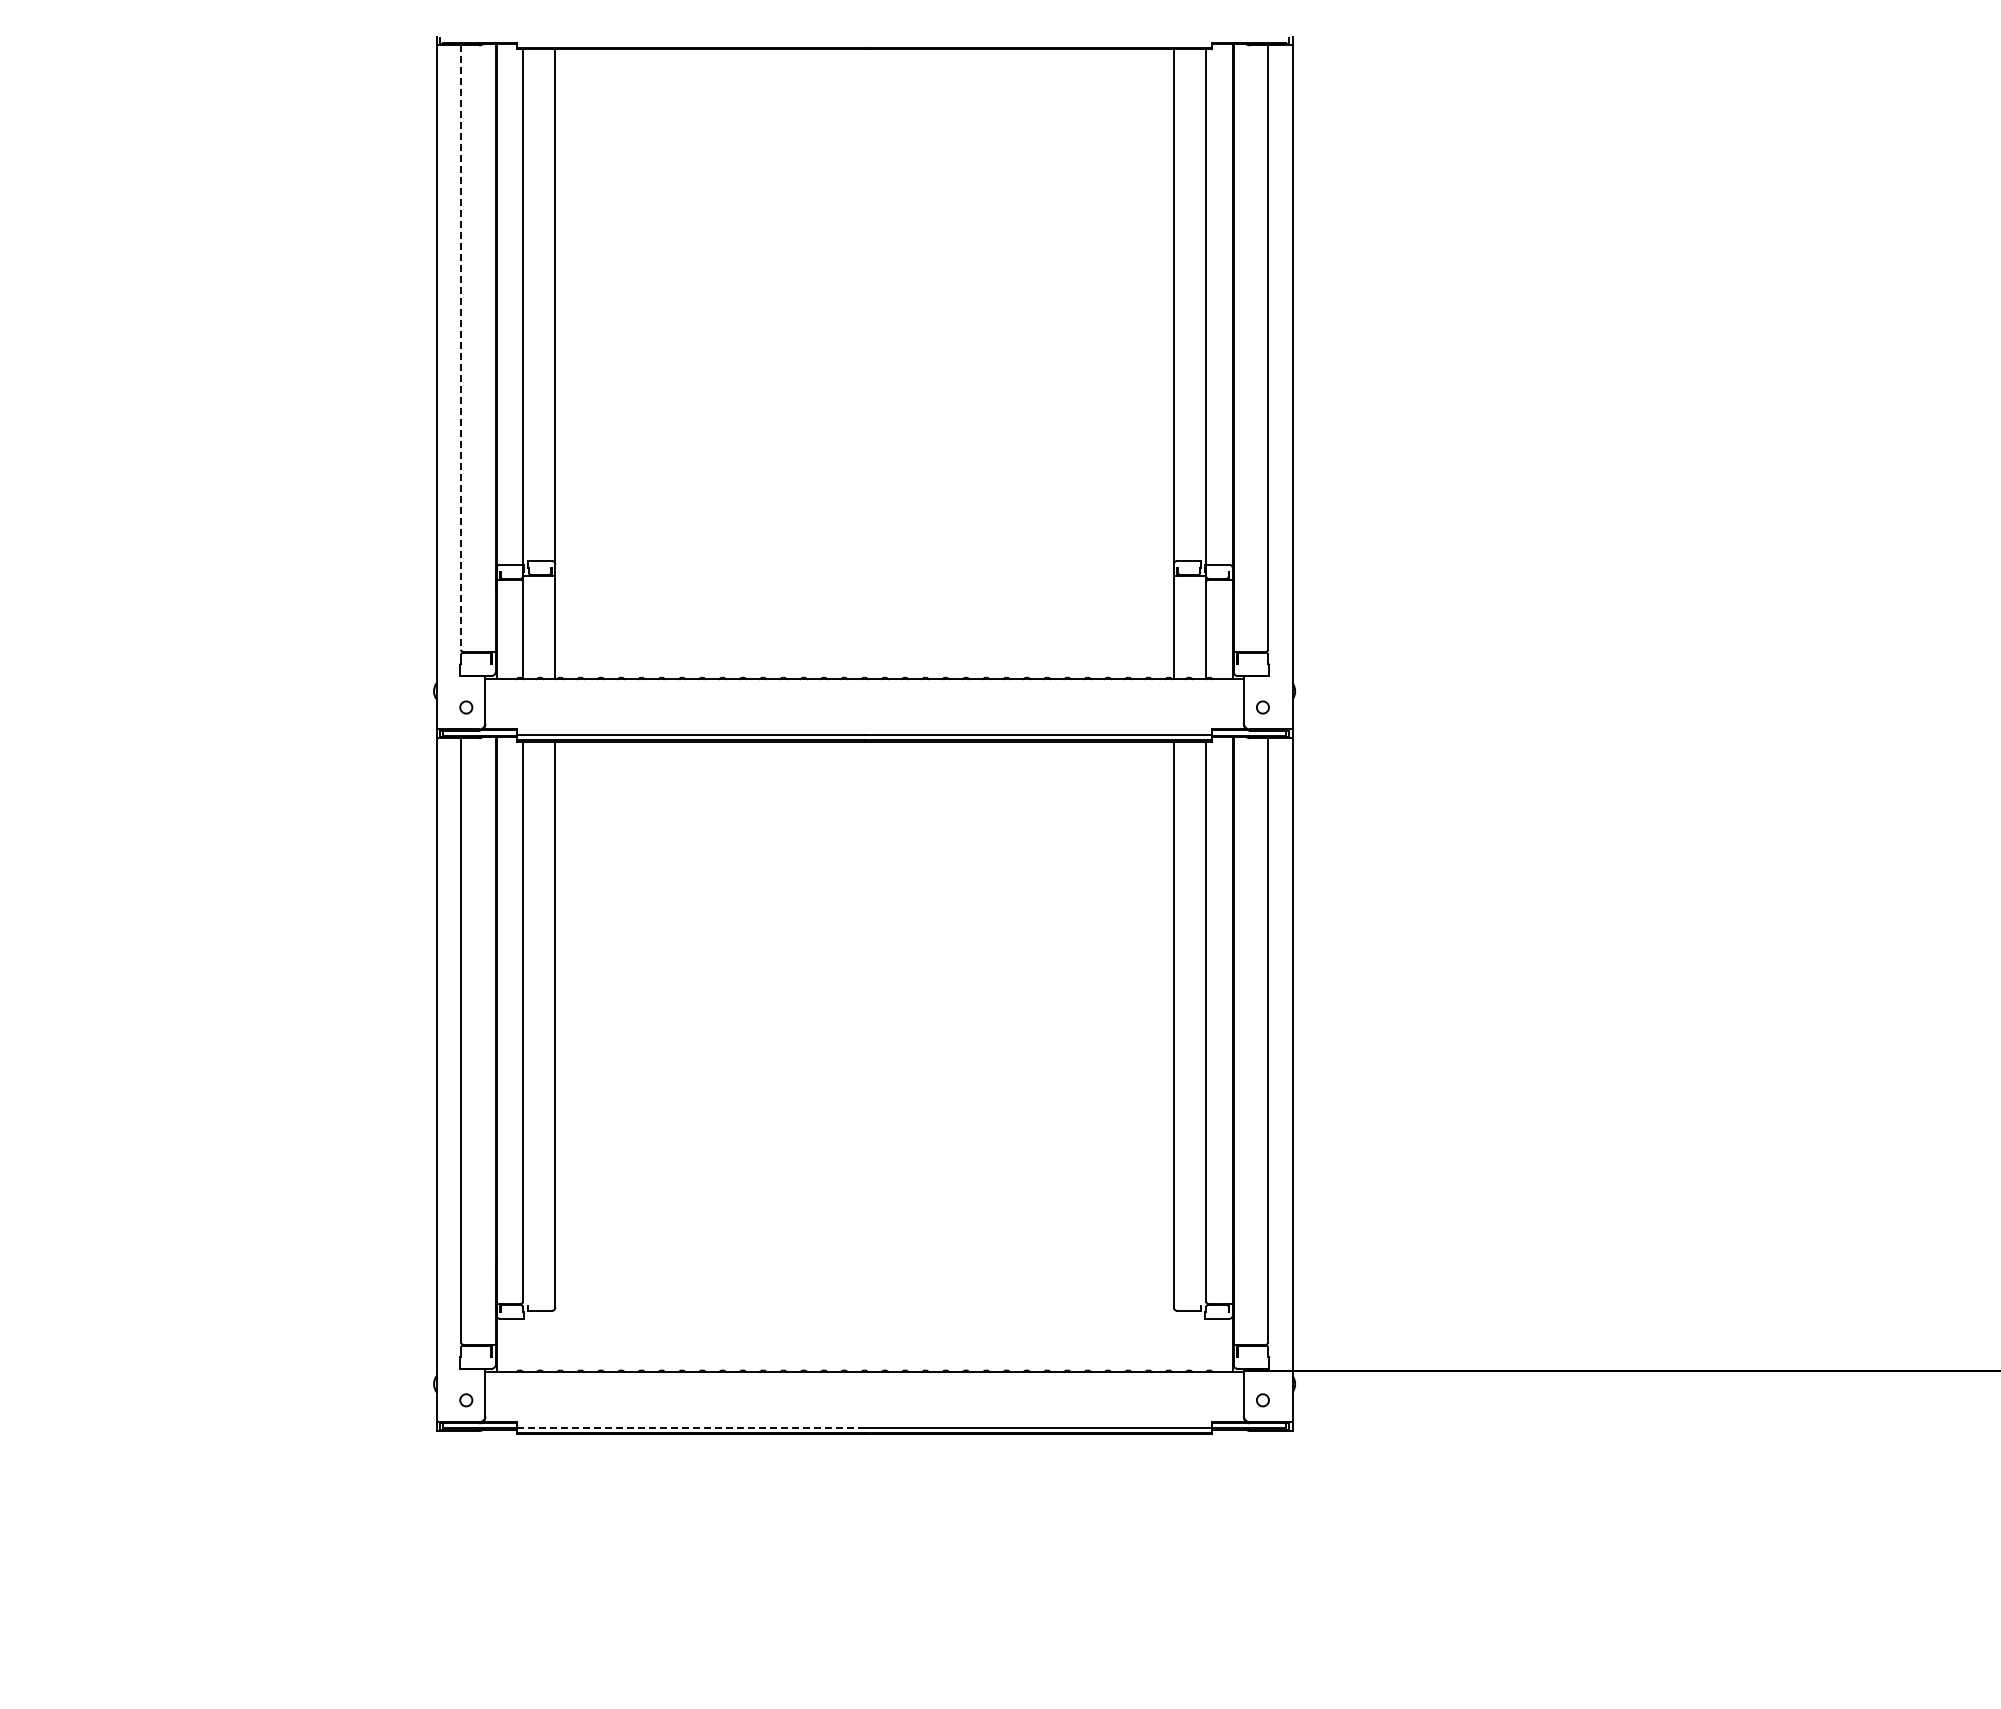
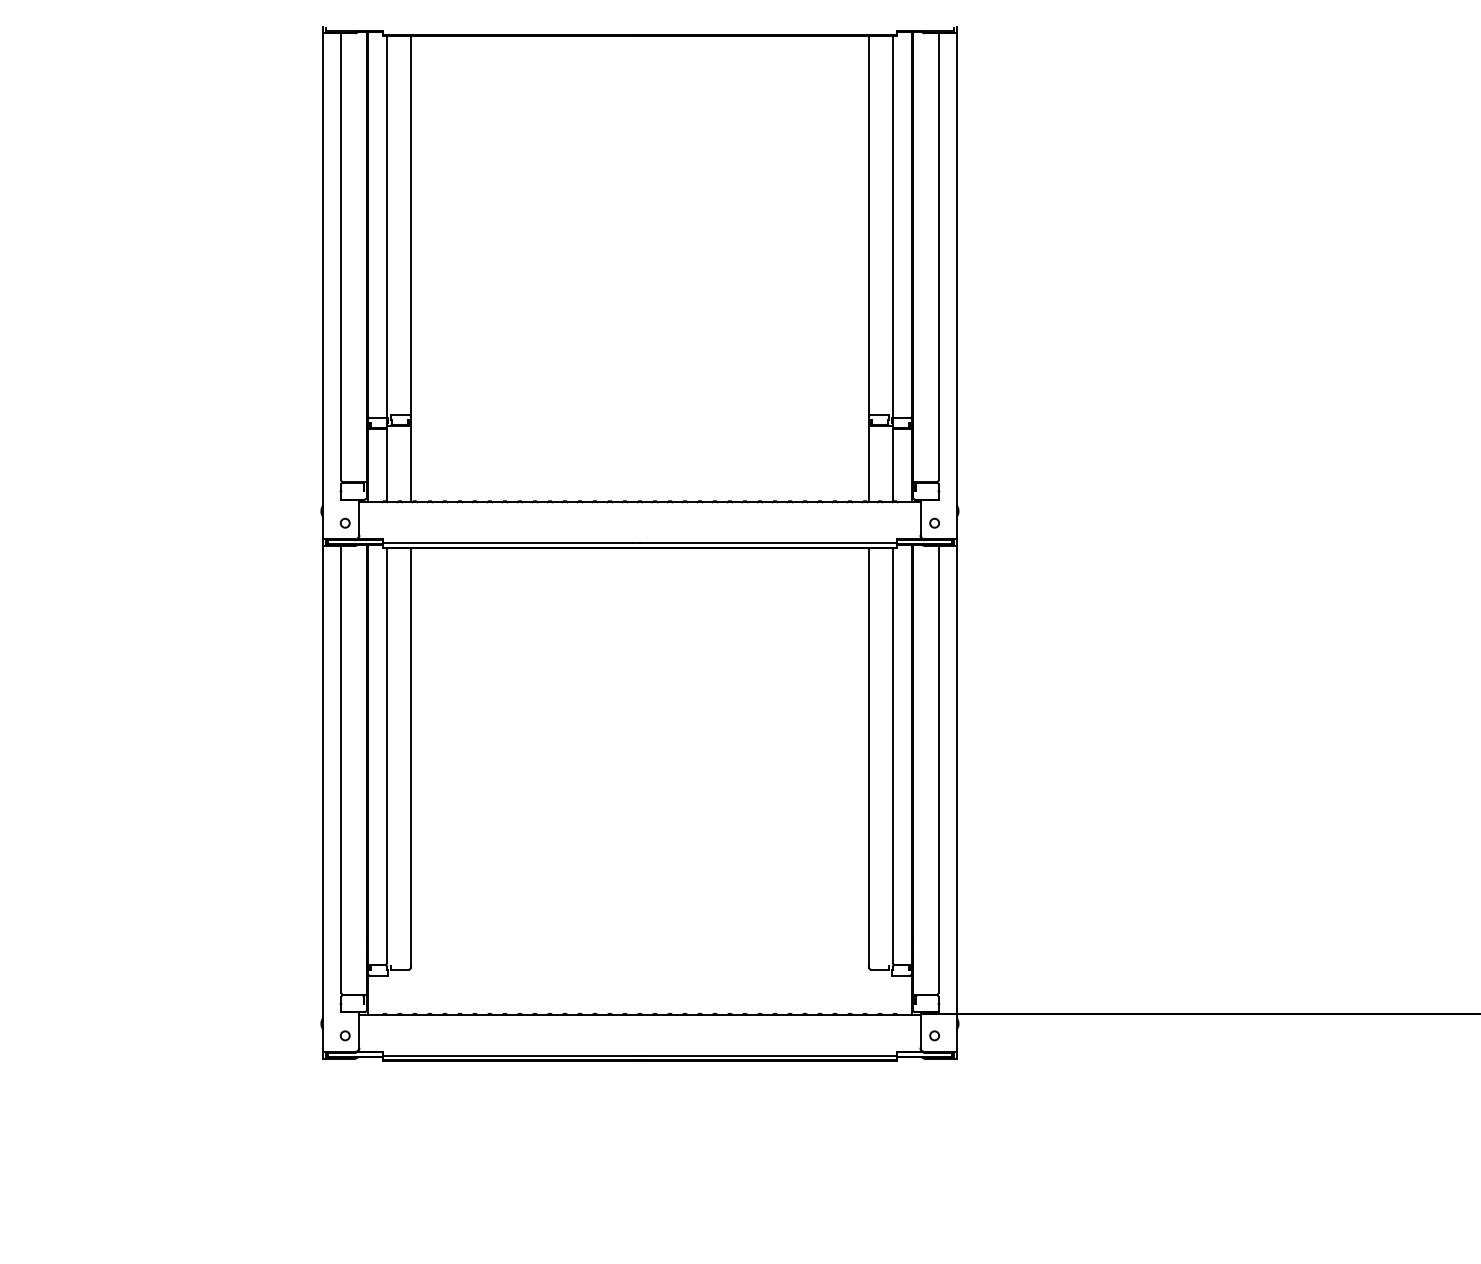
line: (461, 348) -> (341, 257), dashed -> solid
line: (690, 1427) -> (511, 1055), dashed -> solid

